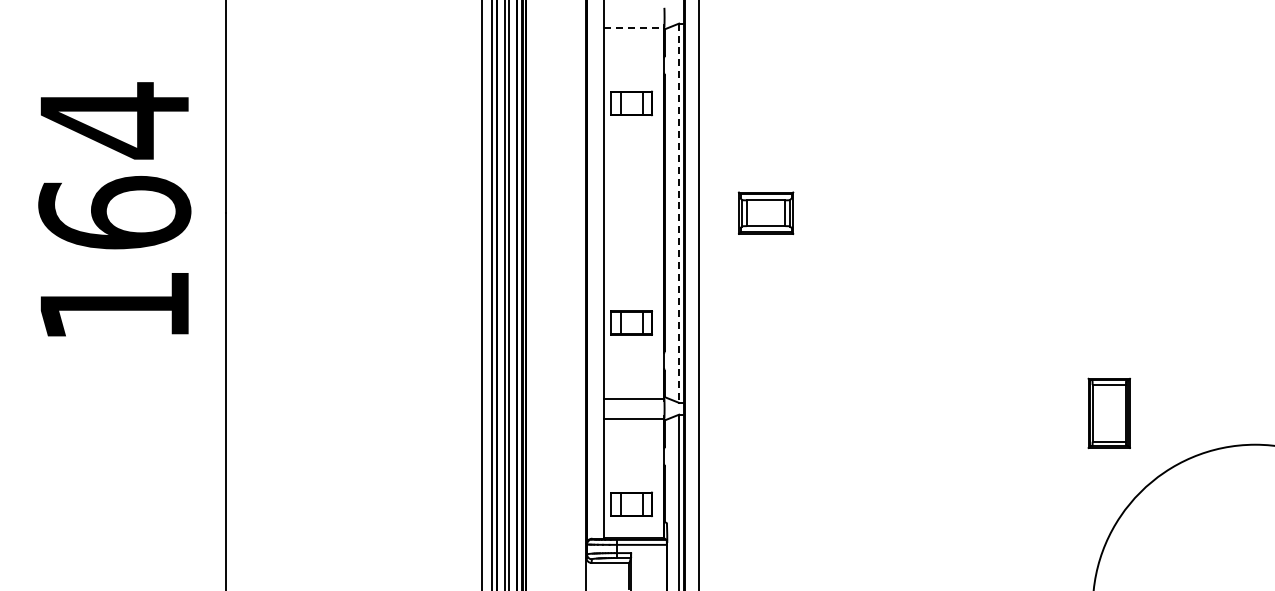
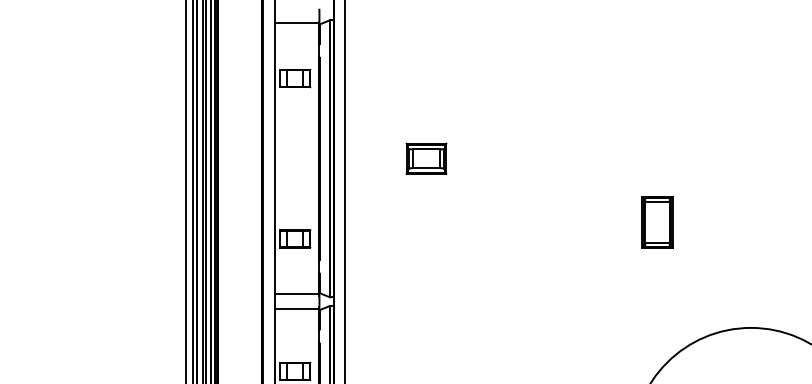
line: (634, 27) -> (297, 23), dashed -> solid
part: (765, 212) -> (426, 158), moved
line: (679, 213) -> (330, 159), dashed -> solid
part: (1108, 412) -> (656, 221), moved

